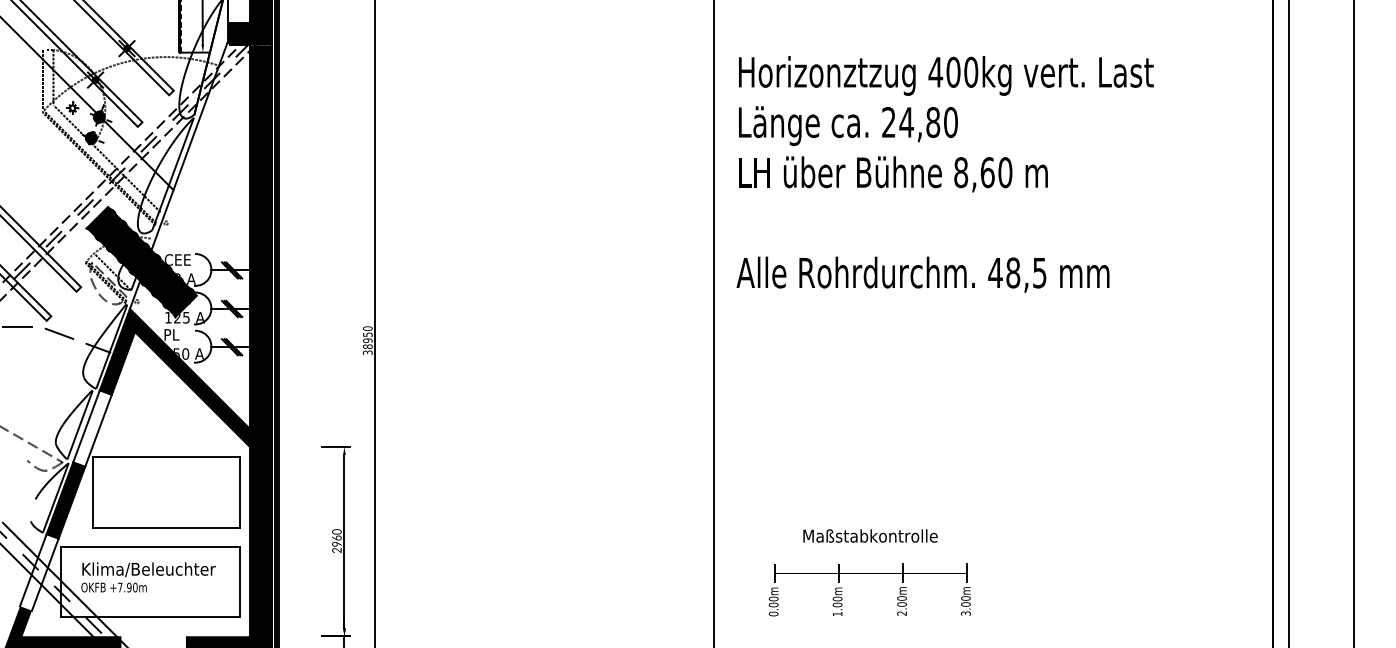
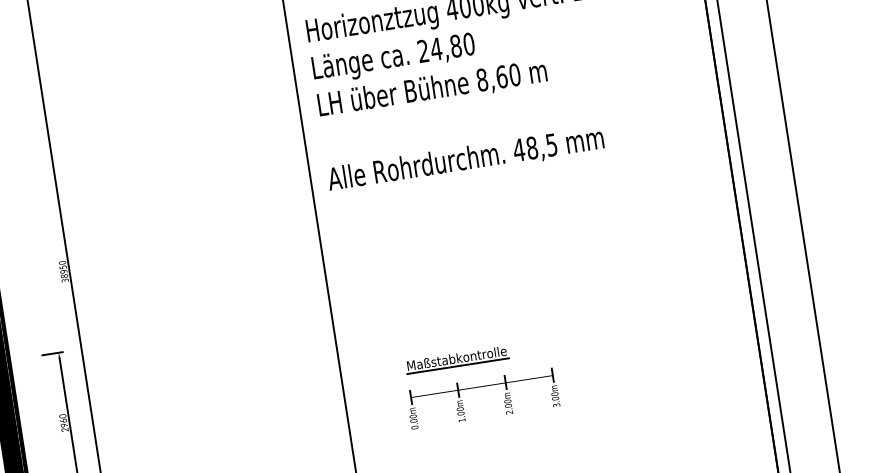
line: (870, 546) -> (458, 366), added
part: (869, 573) -> (480, 386), moved

